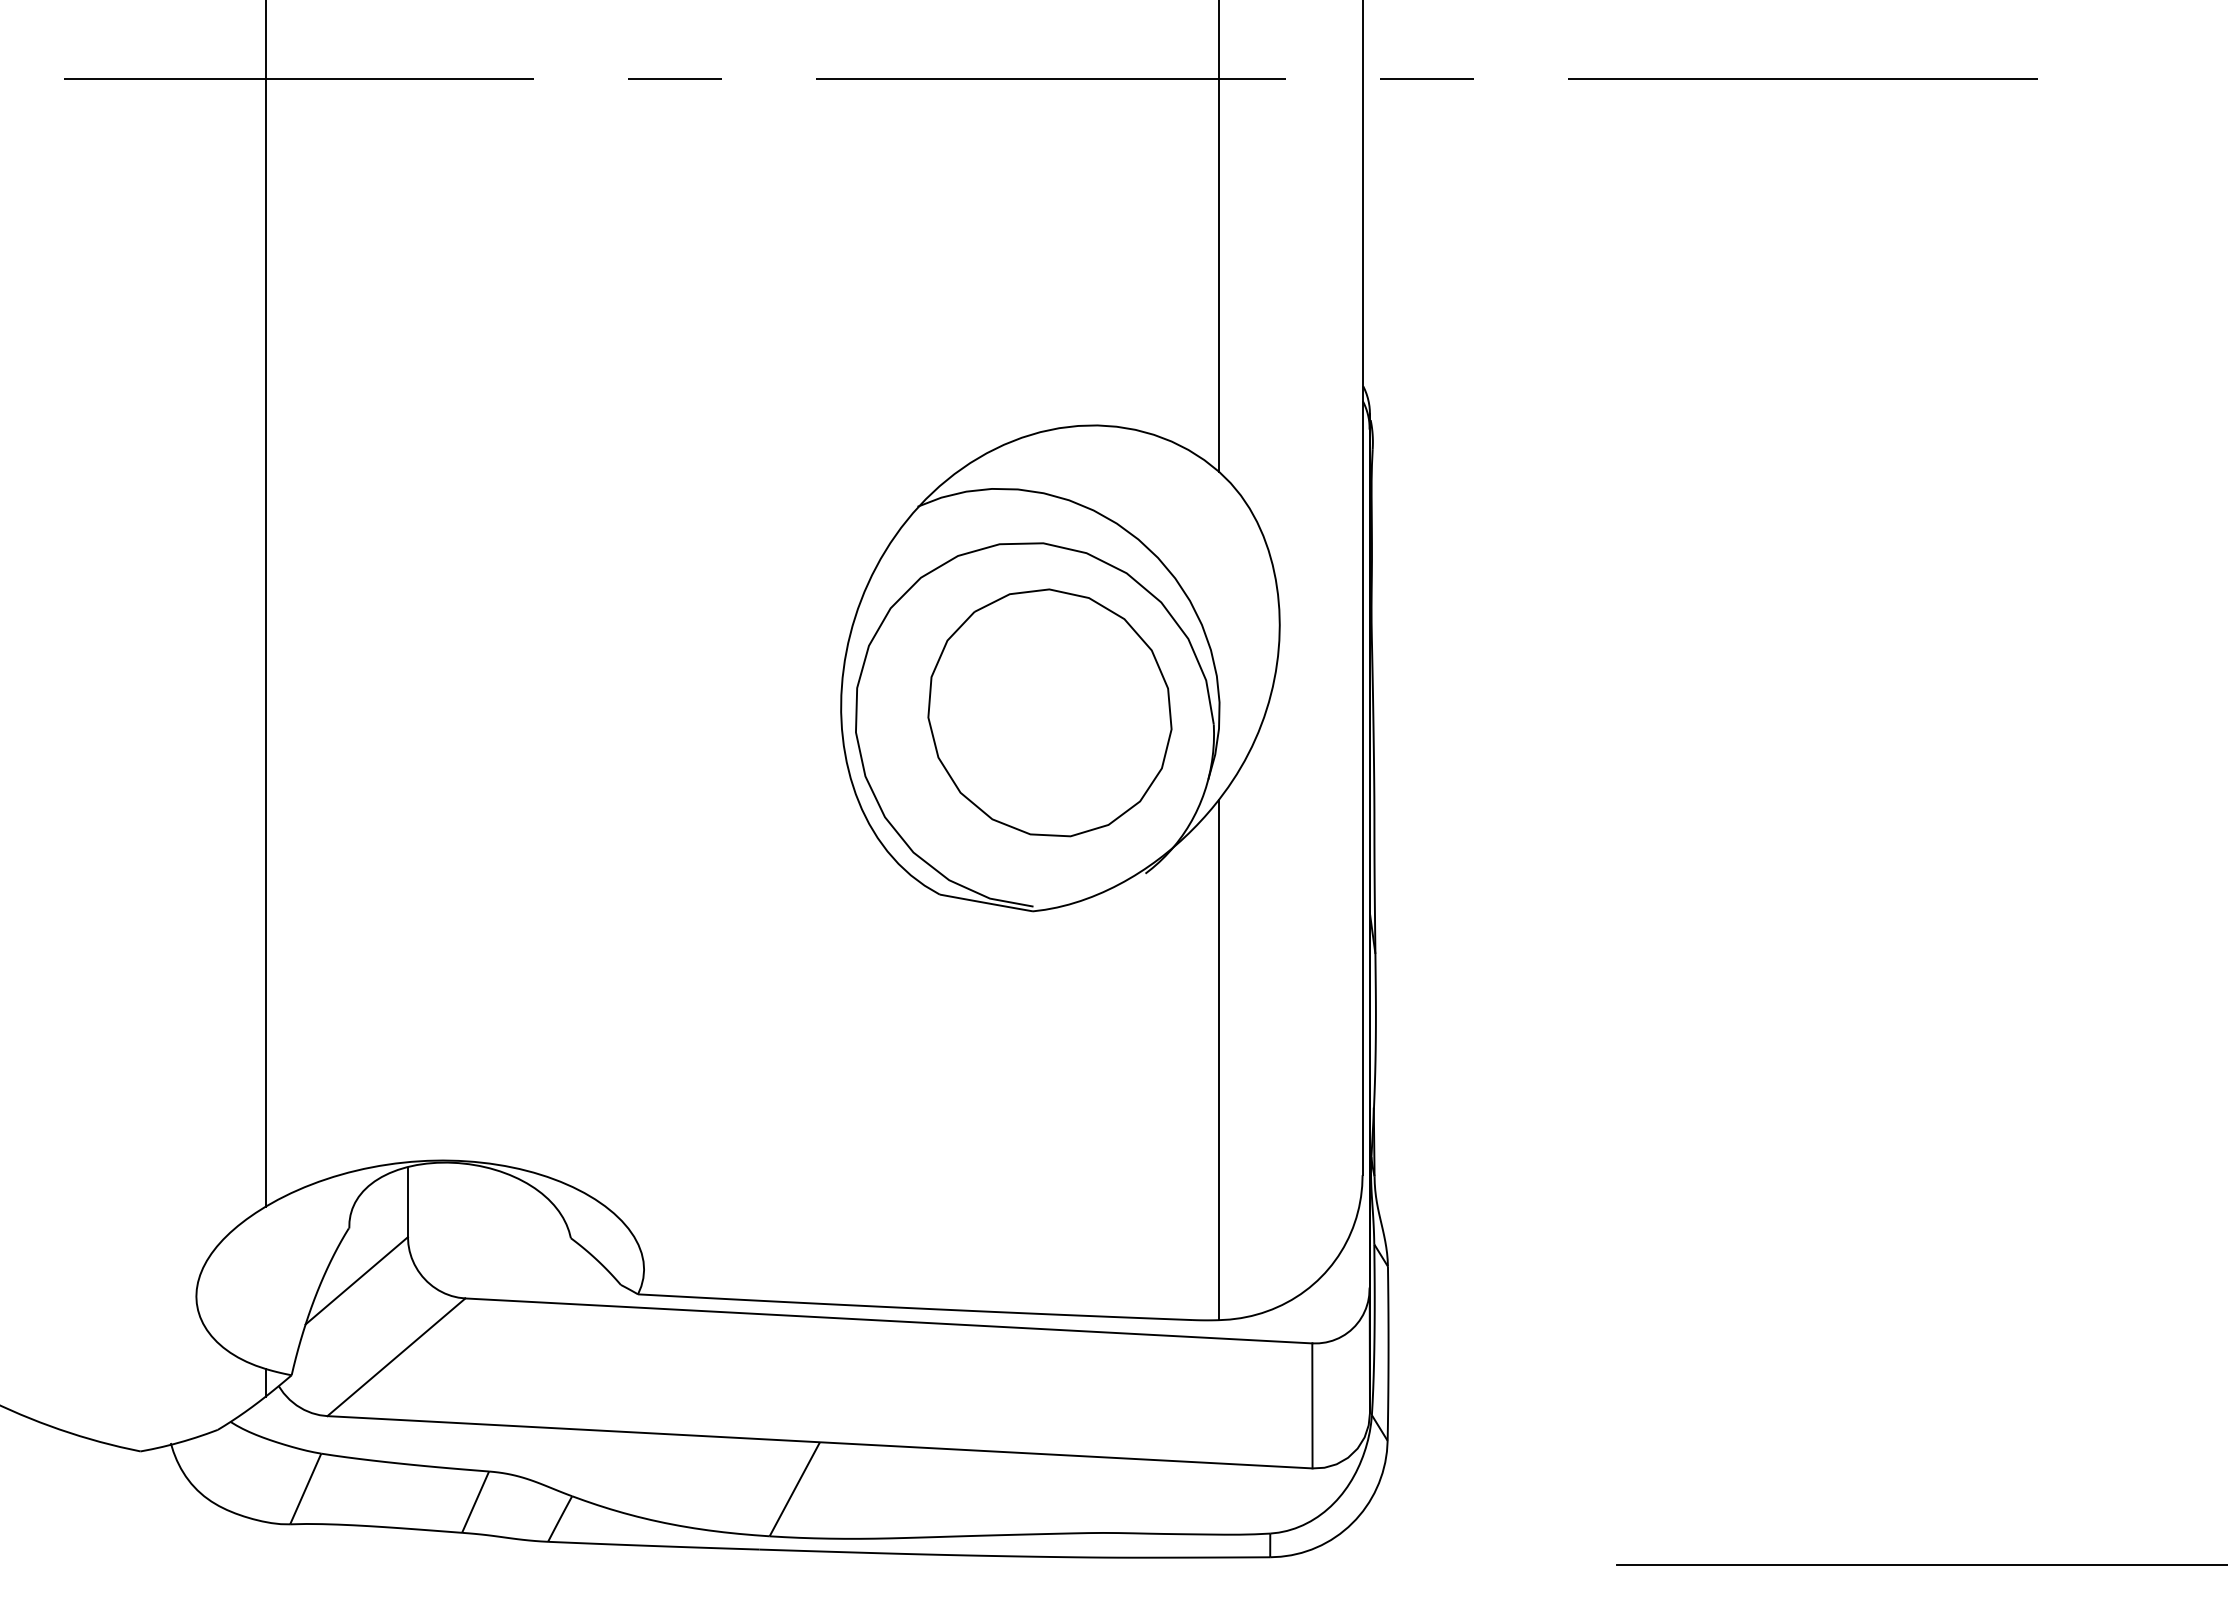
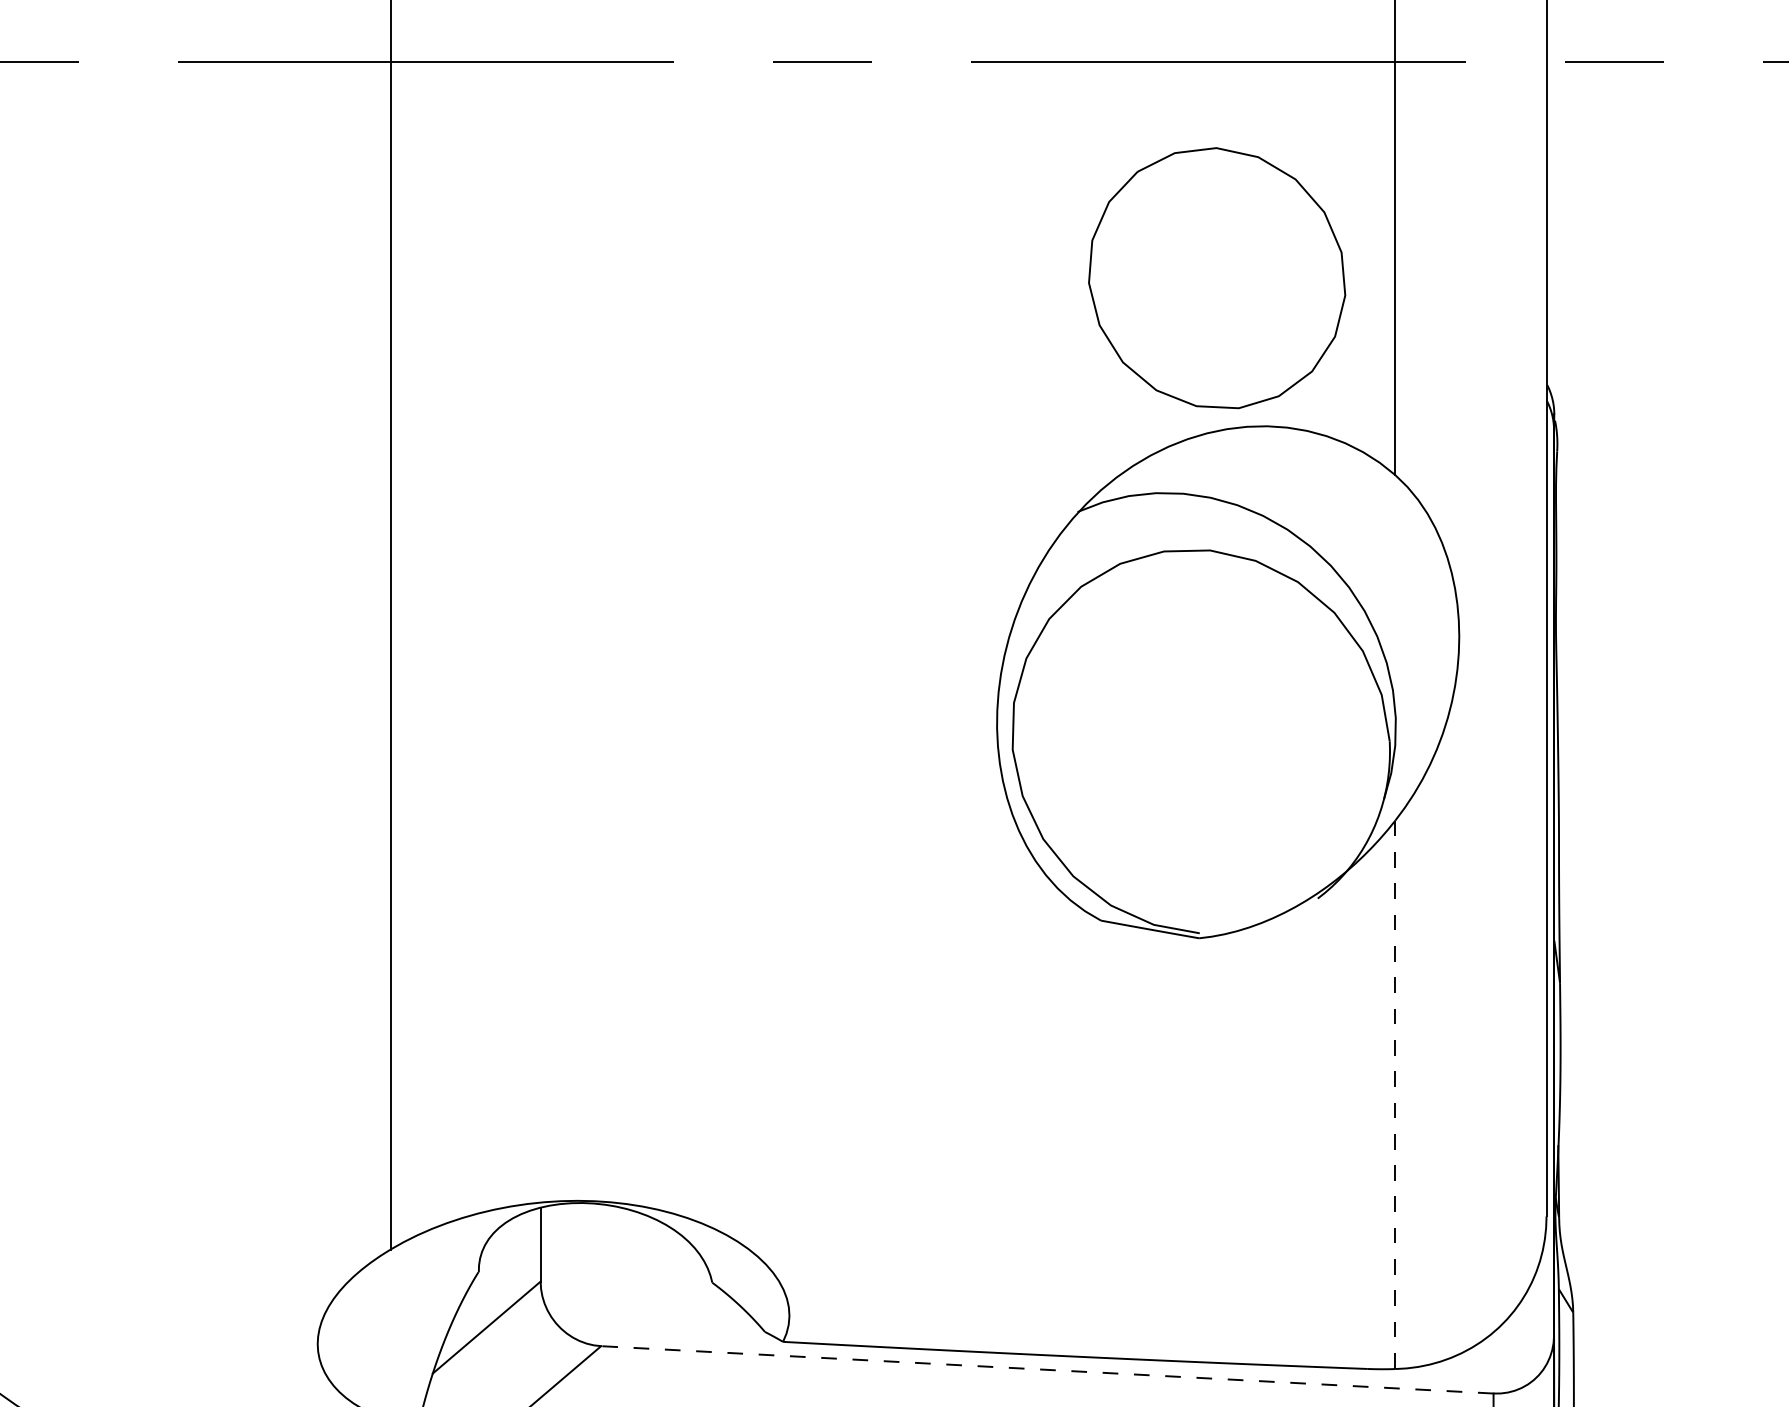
part: (1049, 712) -> (1216, 277), moved
line: (1219, 1060) -> (1395, 1095), solid -> dashed
line: (888, 1320) -> (1046, 1369), solid -> dashed

